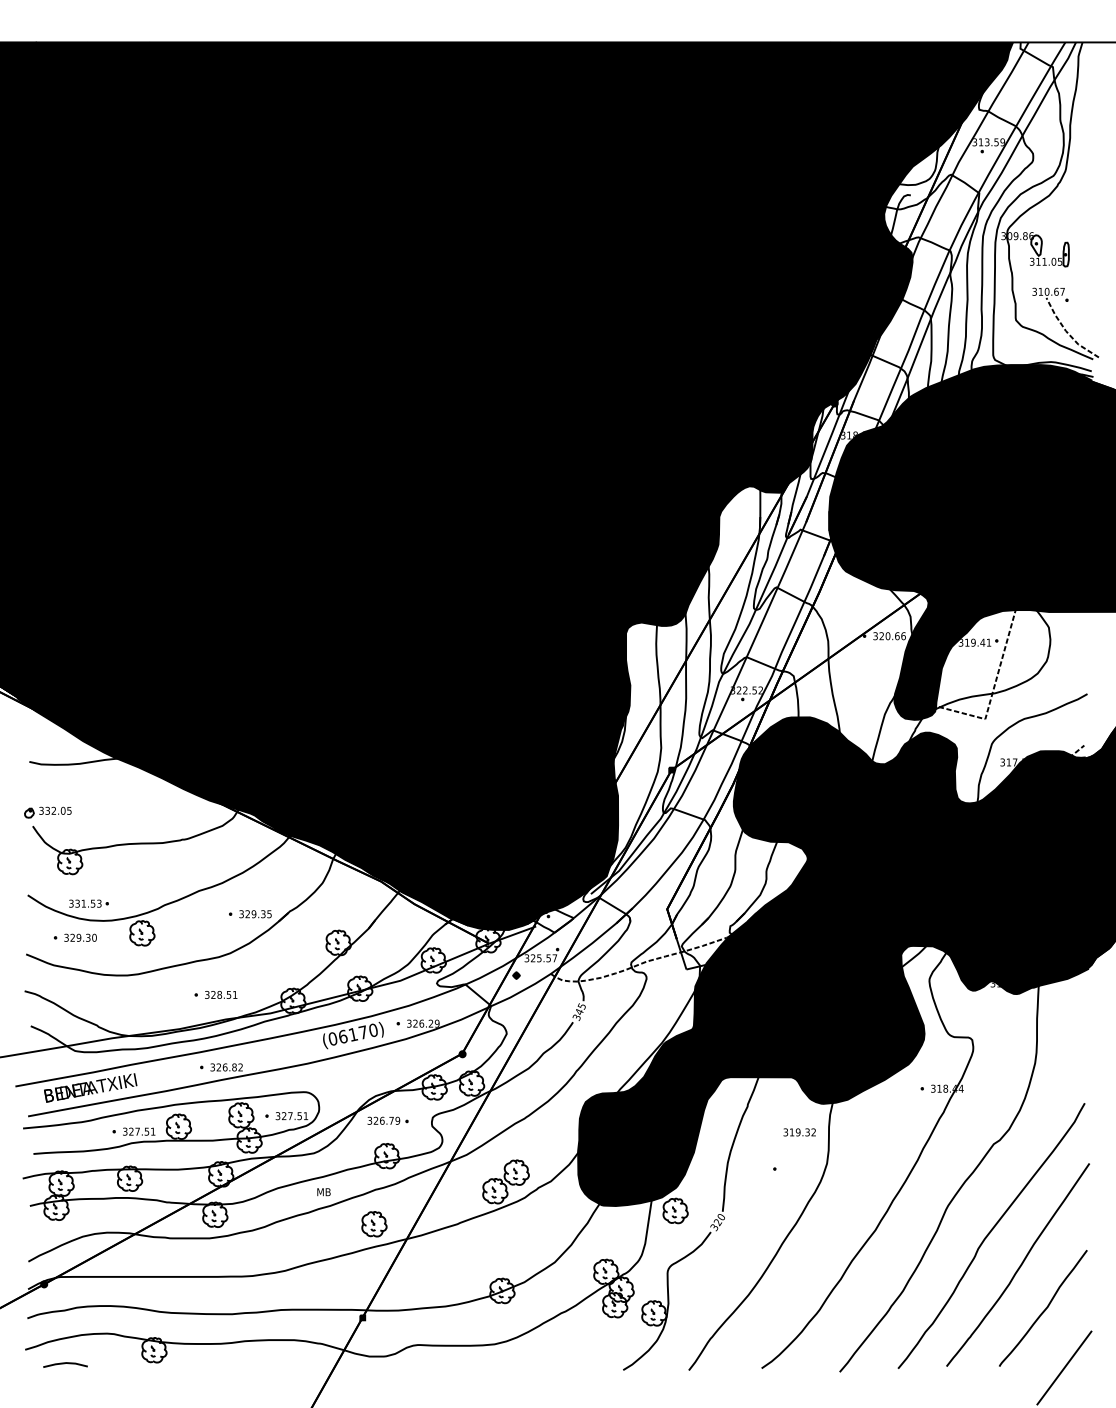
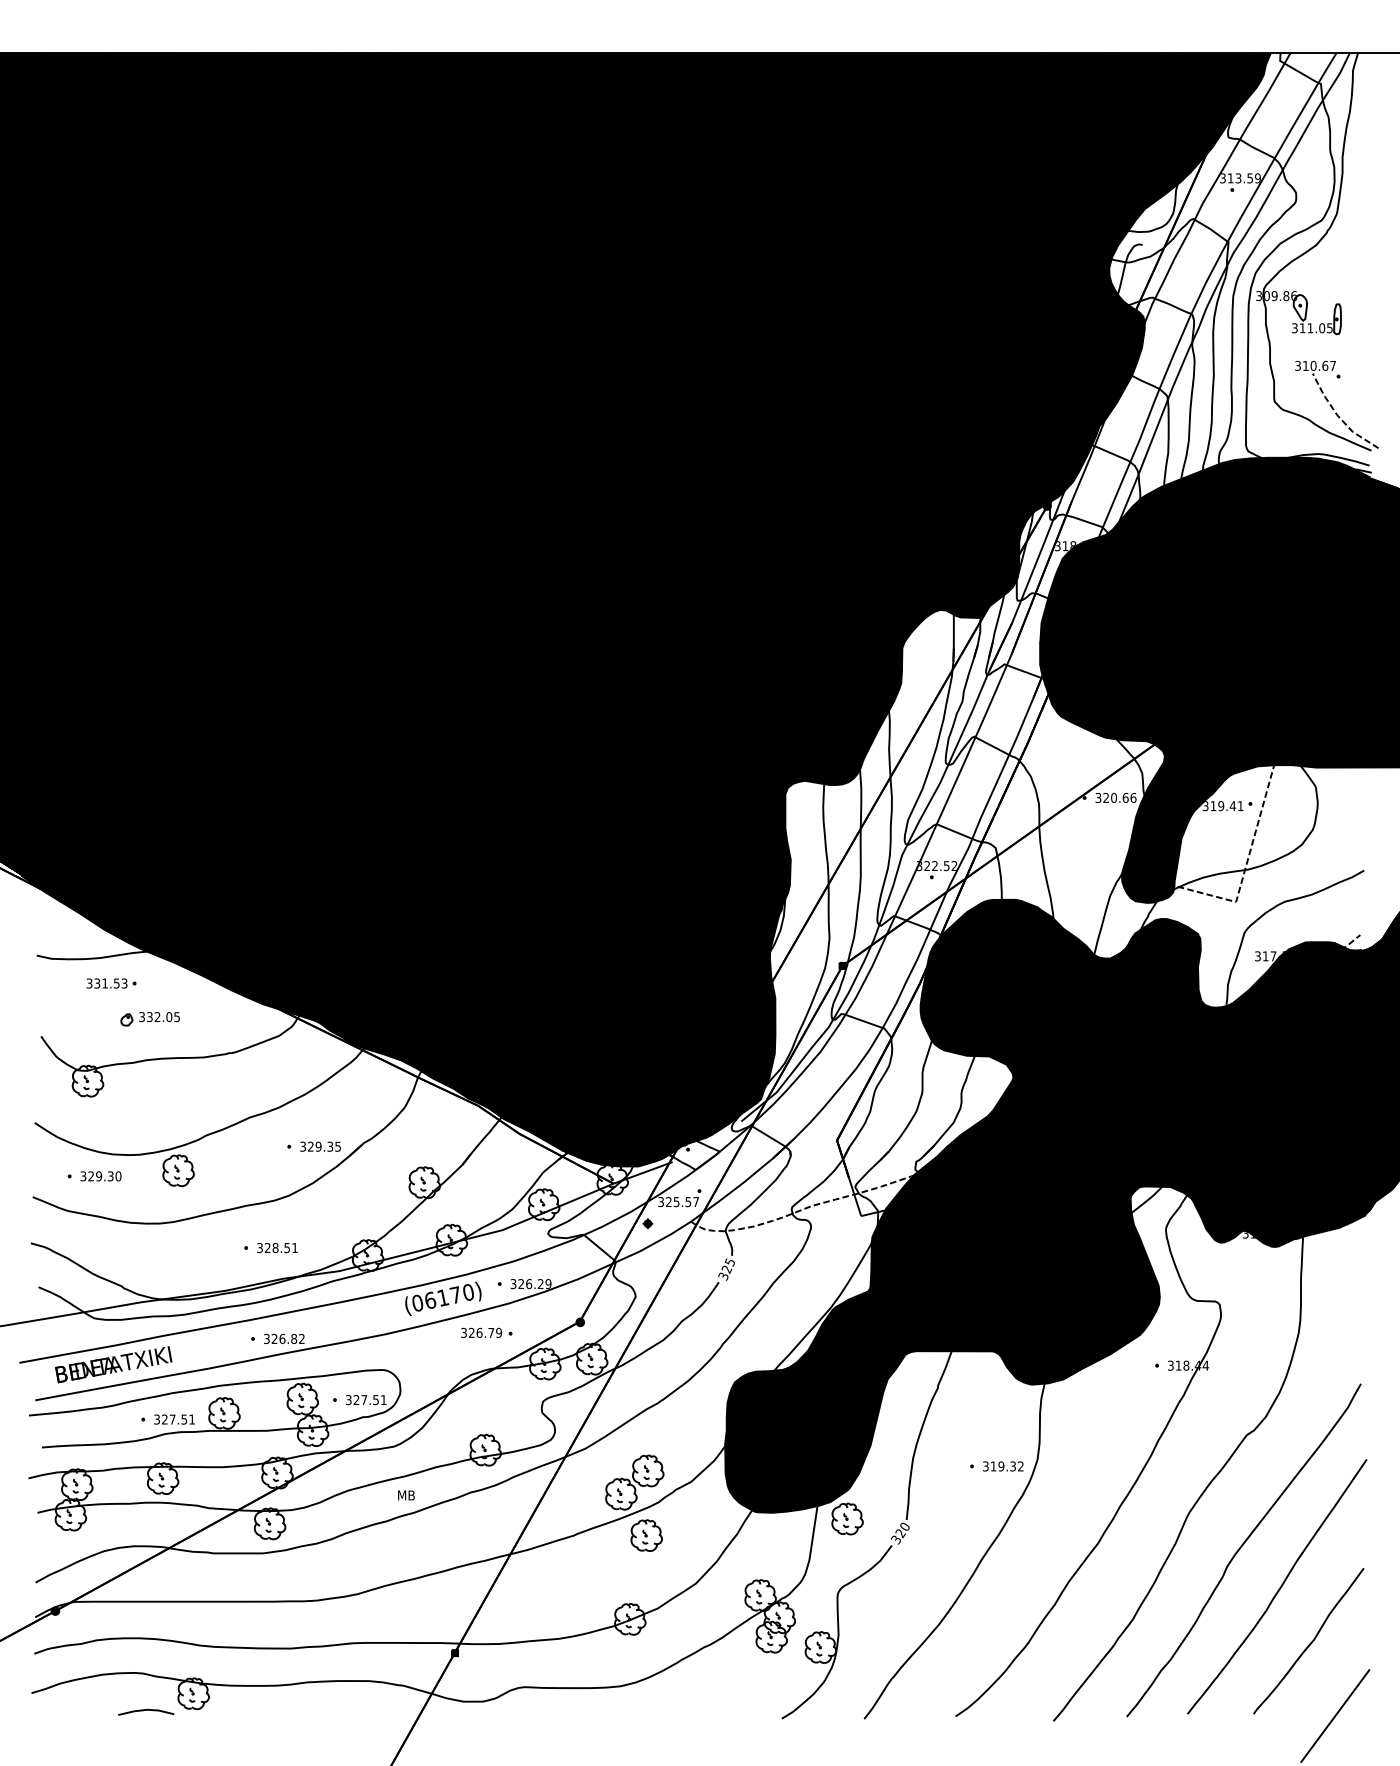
part: (47, 812) -> (149, 1019), moved
part: (88, 903) -> (111, 983), moved
text: (579, 1012) -> (726, 1269), 345 -> 325
part: (387, 1120) -> (486, 1332), moved
text: (799, 1132) -> (1003, 1466), moved
part: (374, 1224) -> (646, 1535), moved
line: (65, 1363) -> (146, 1710), moved

